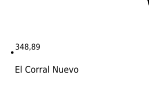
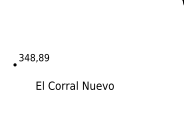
text: (46, 68) -> (74, 84), moved

